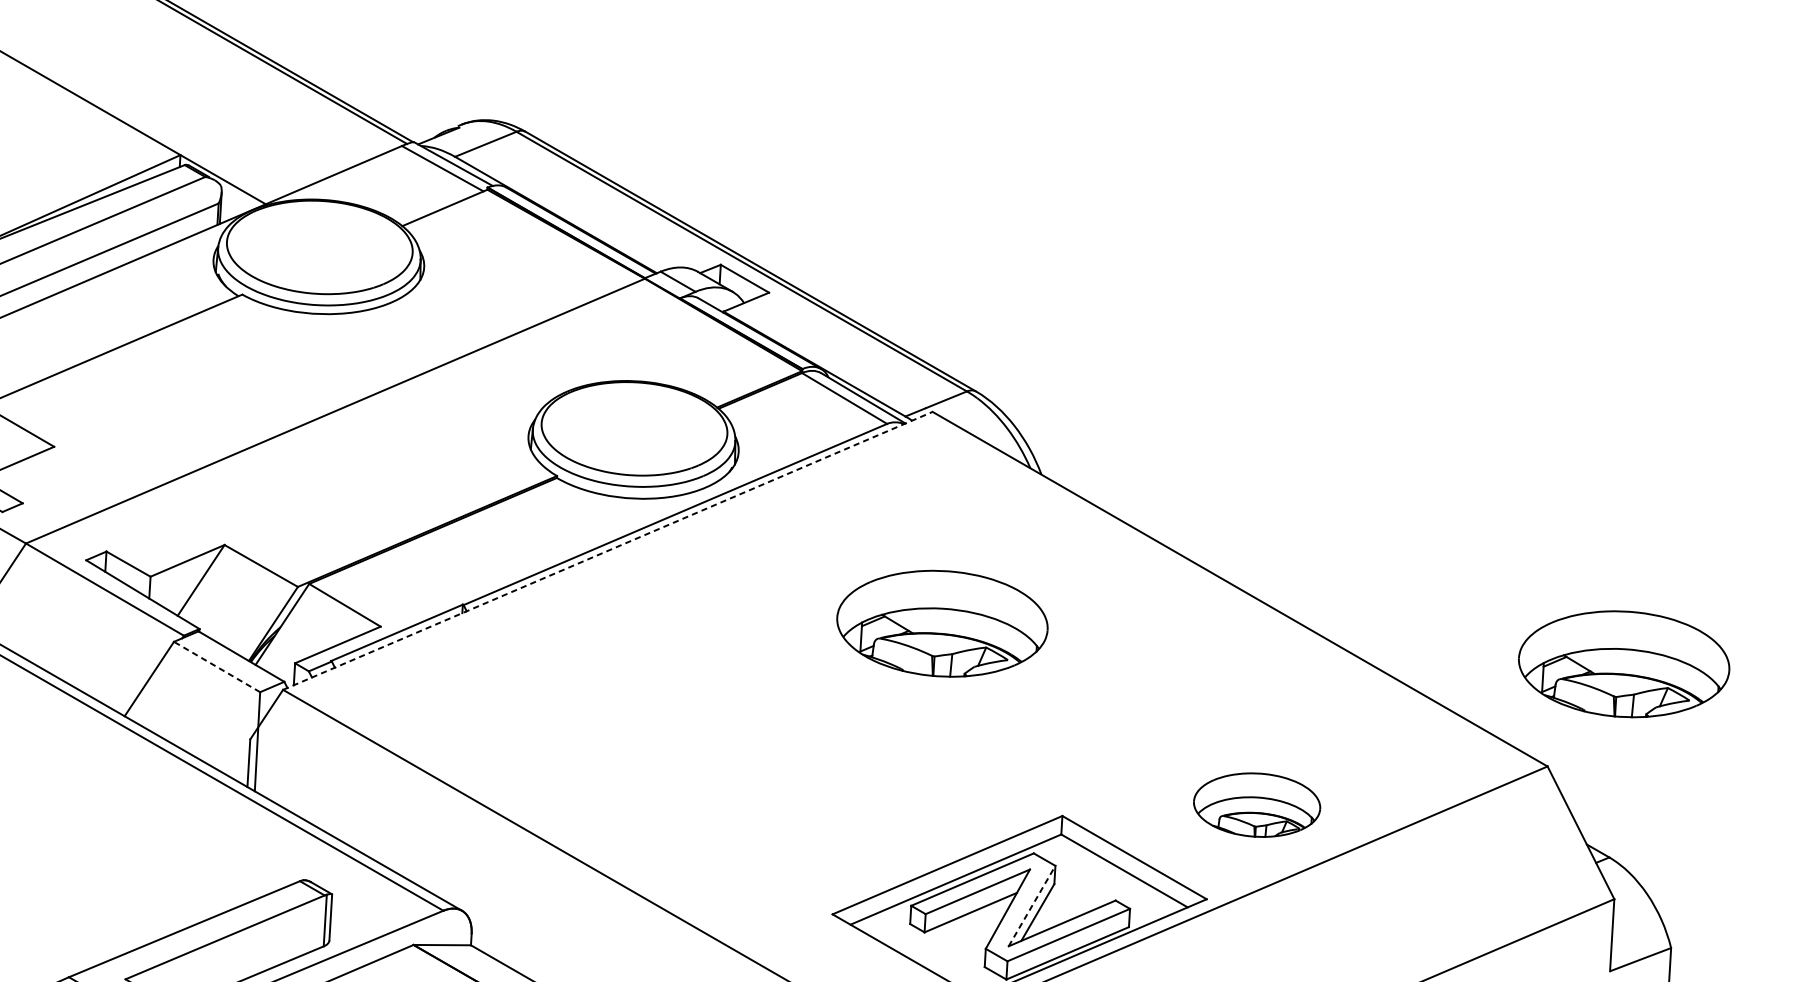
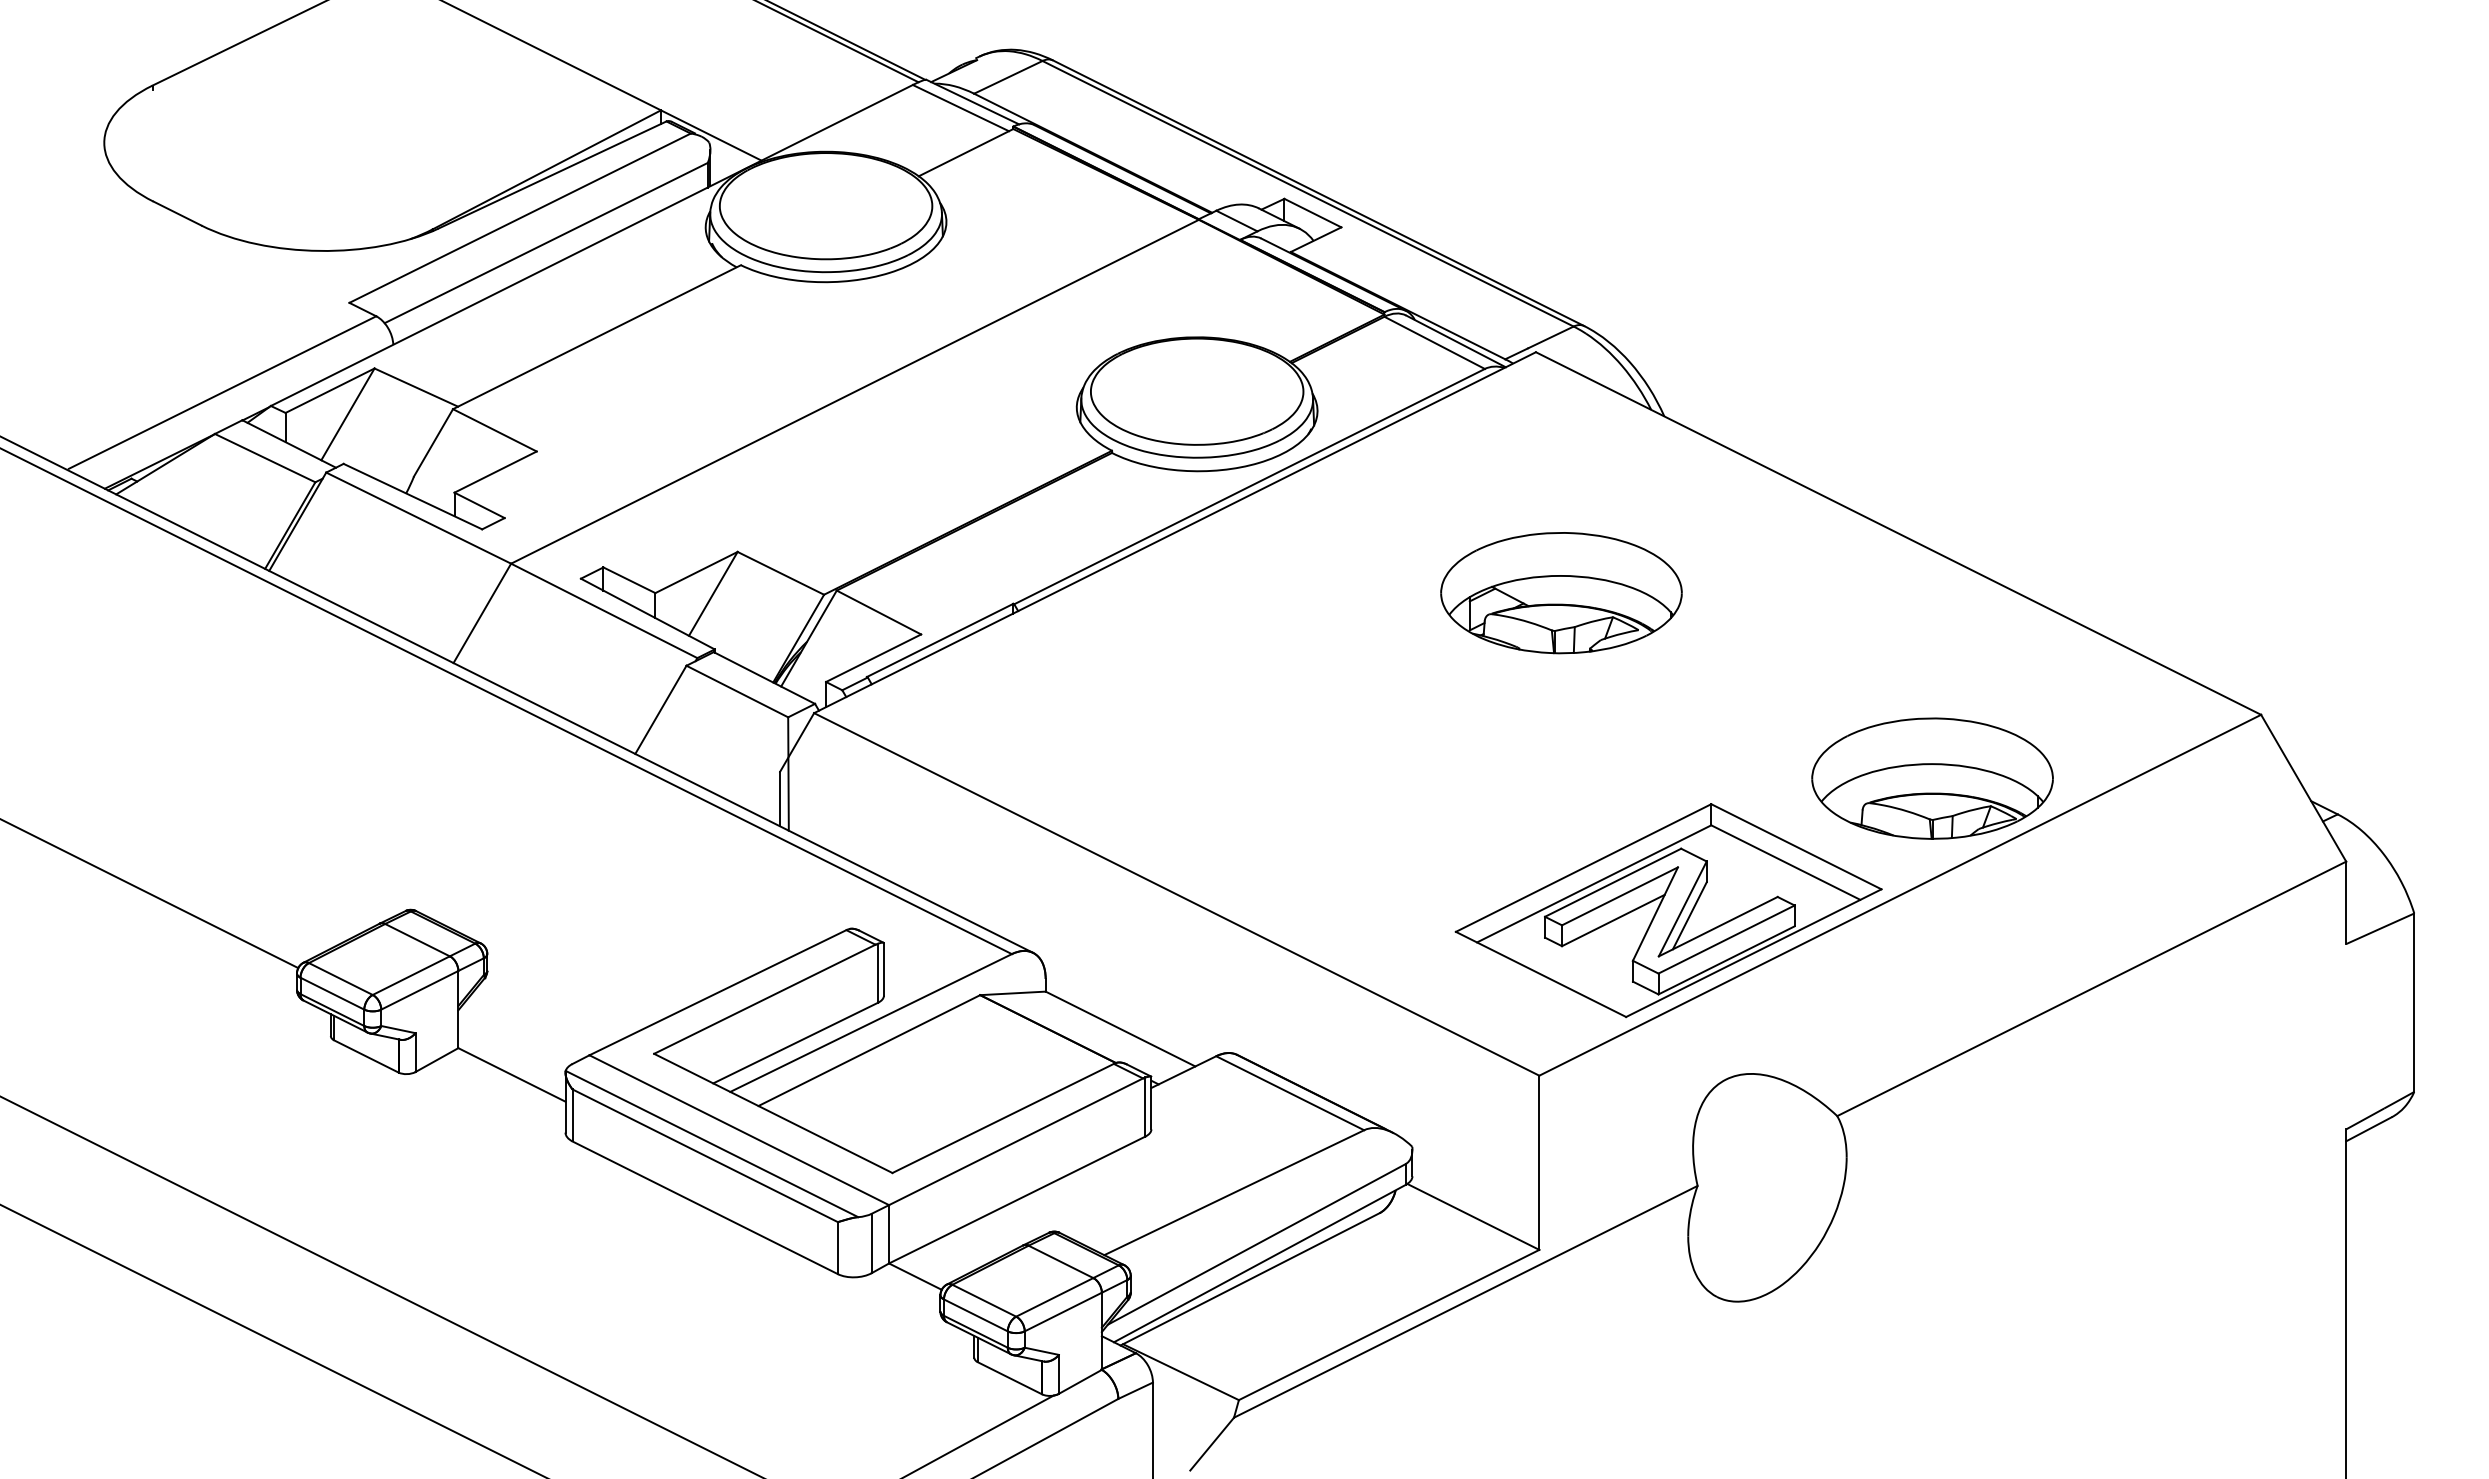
line: (608, 550) -> (1175, 532), dashed -> solid
part: (1624, 664) -> (2341, 593), removed
line: (216, 666) -> (736, 691), dashed -> solid
part: (1257, 805) -> (1932, 778), size x1.67
line: (1032, 905) -> (1683, 908), dashed -> solid

